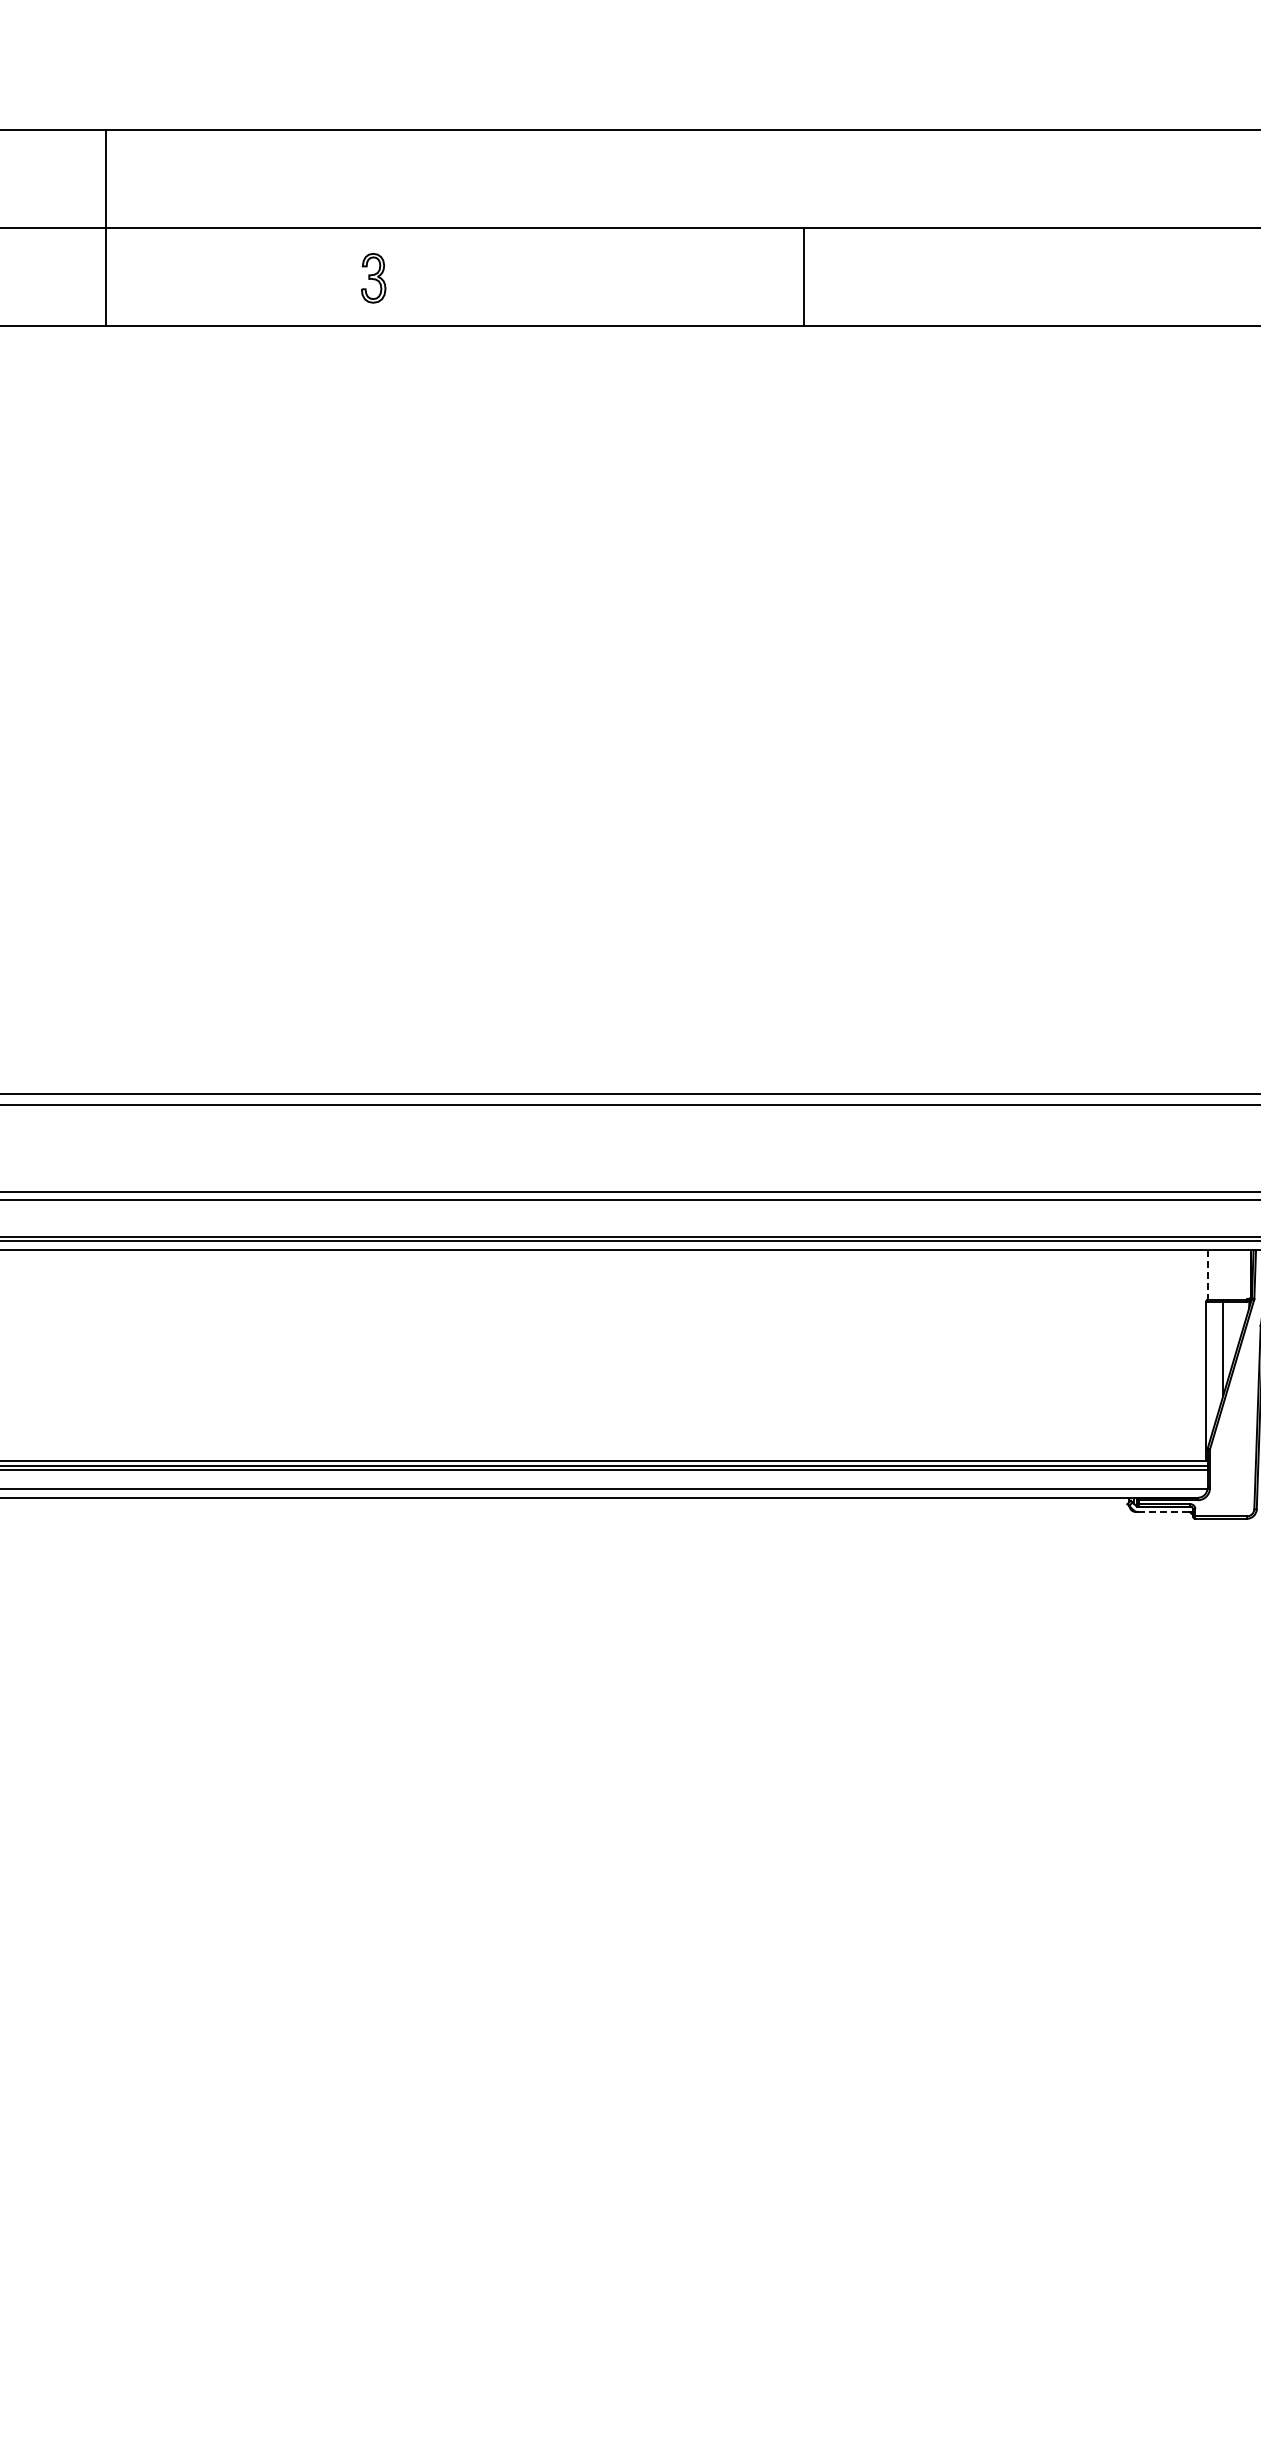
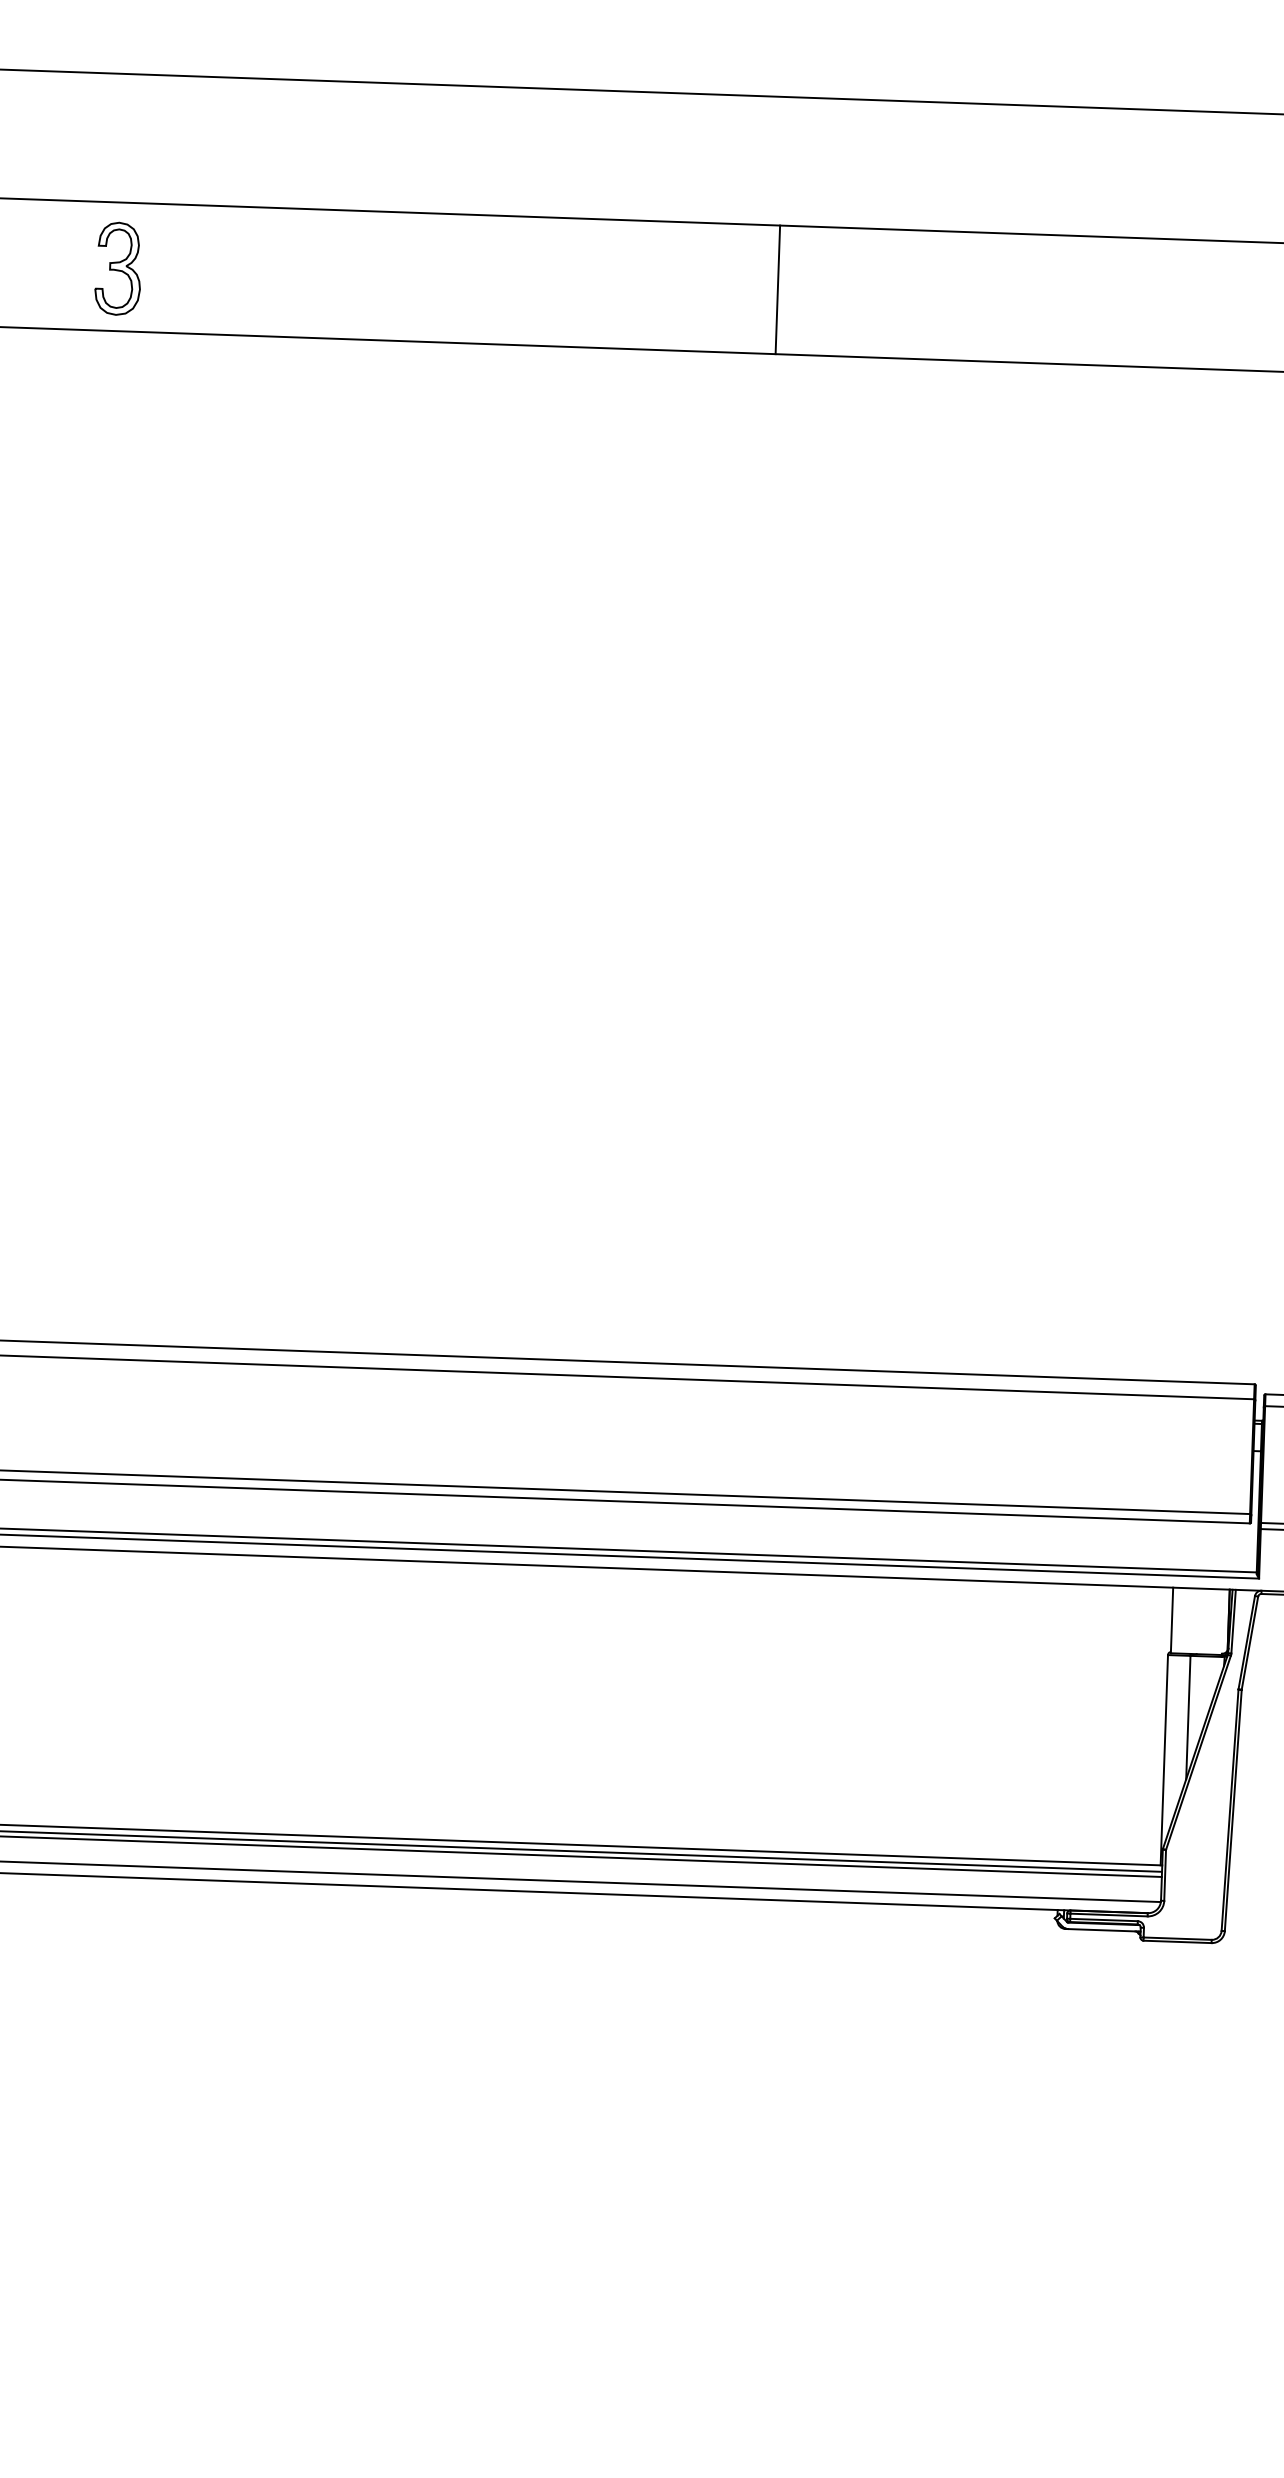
line: (804, 276) -> (778, 289), moved
part: (373, 278) -> (118, 269), size x1.43
line: (1208, 1275) -> (1172, 1620), dashed -> solid
line: (1163, 1511) -> (1101, 1929), dashed -> solid

